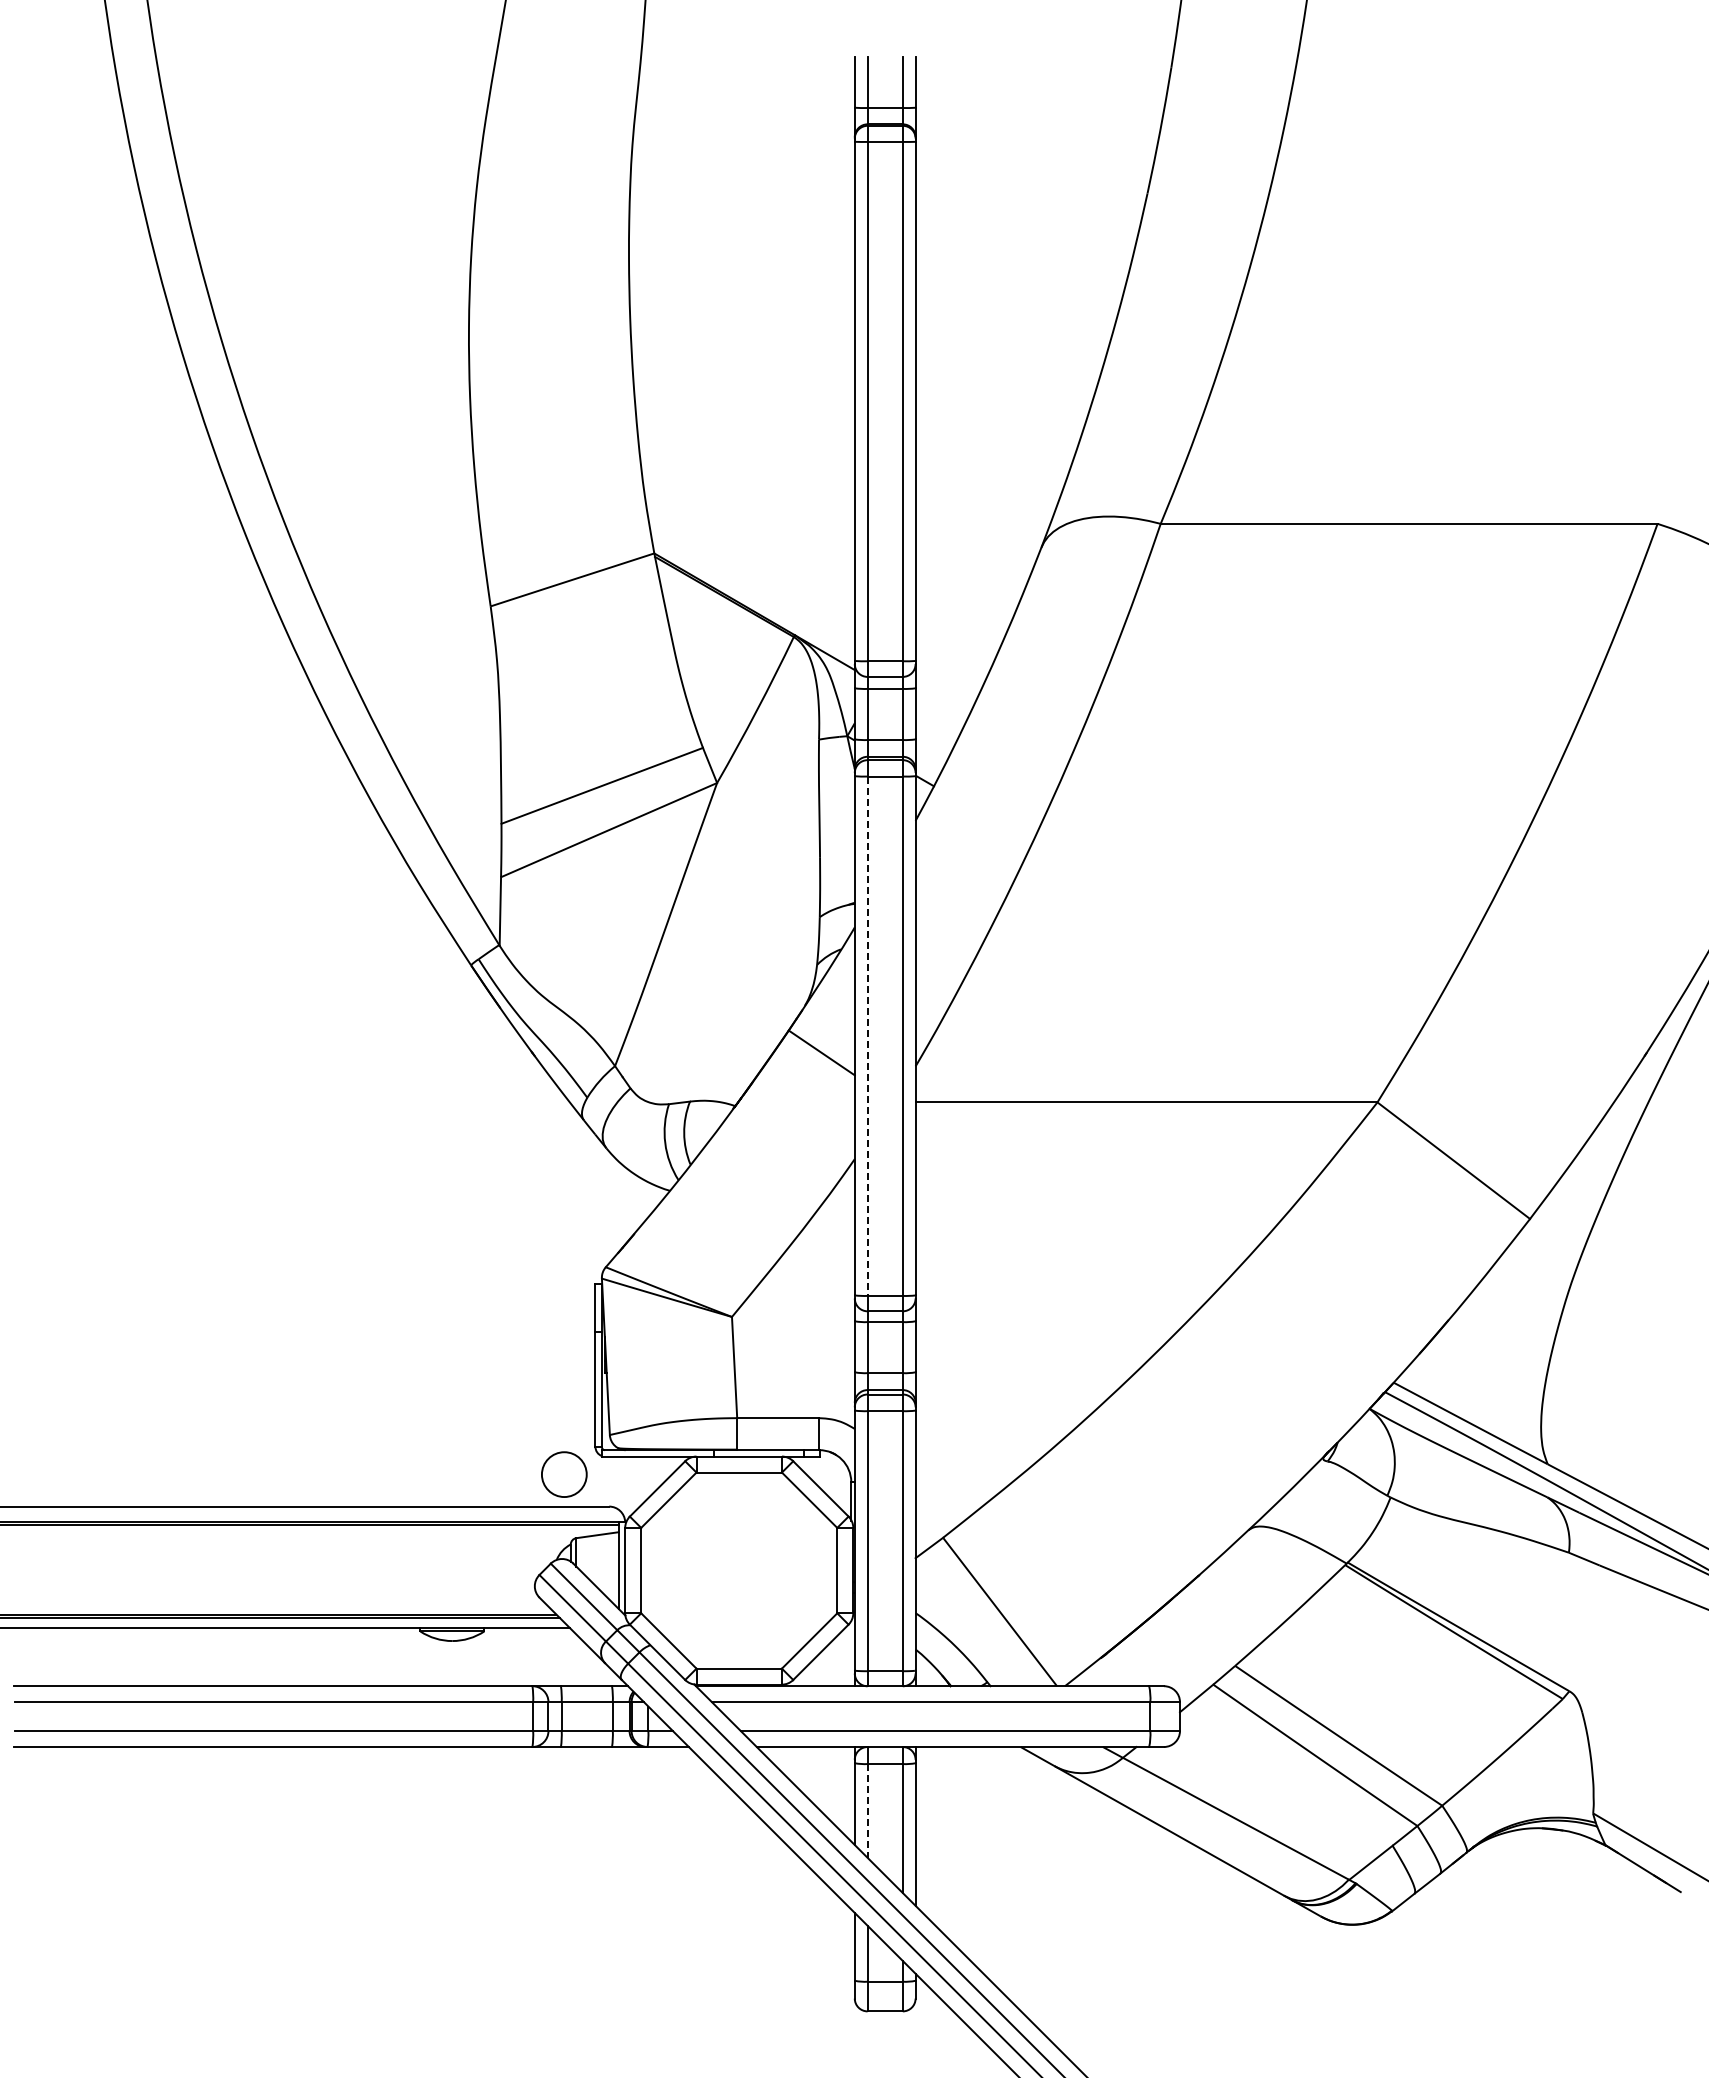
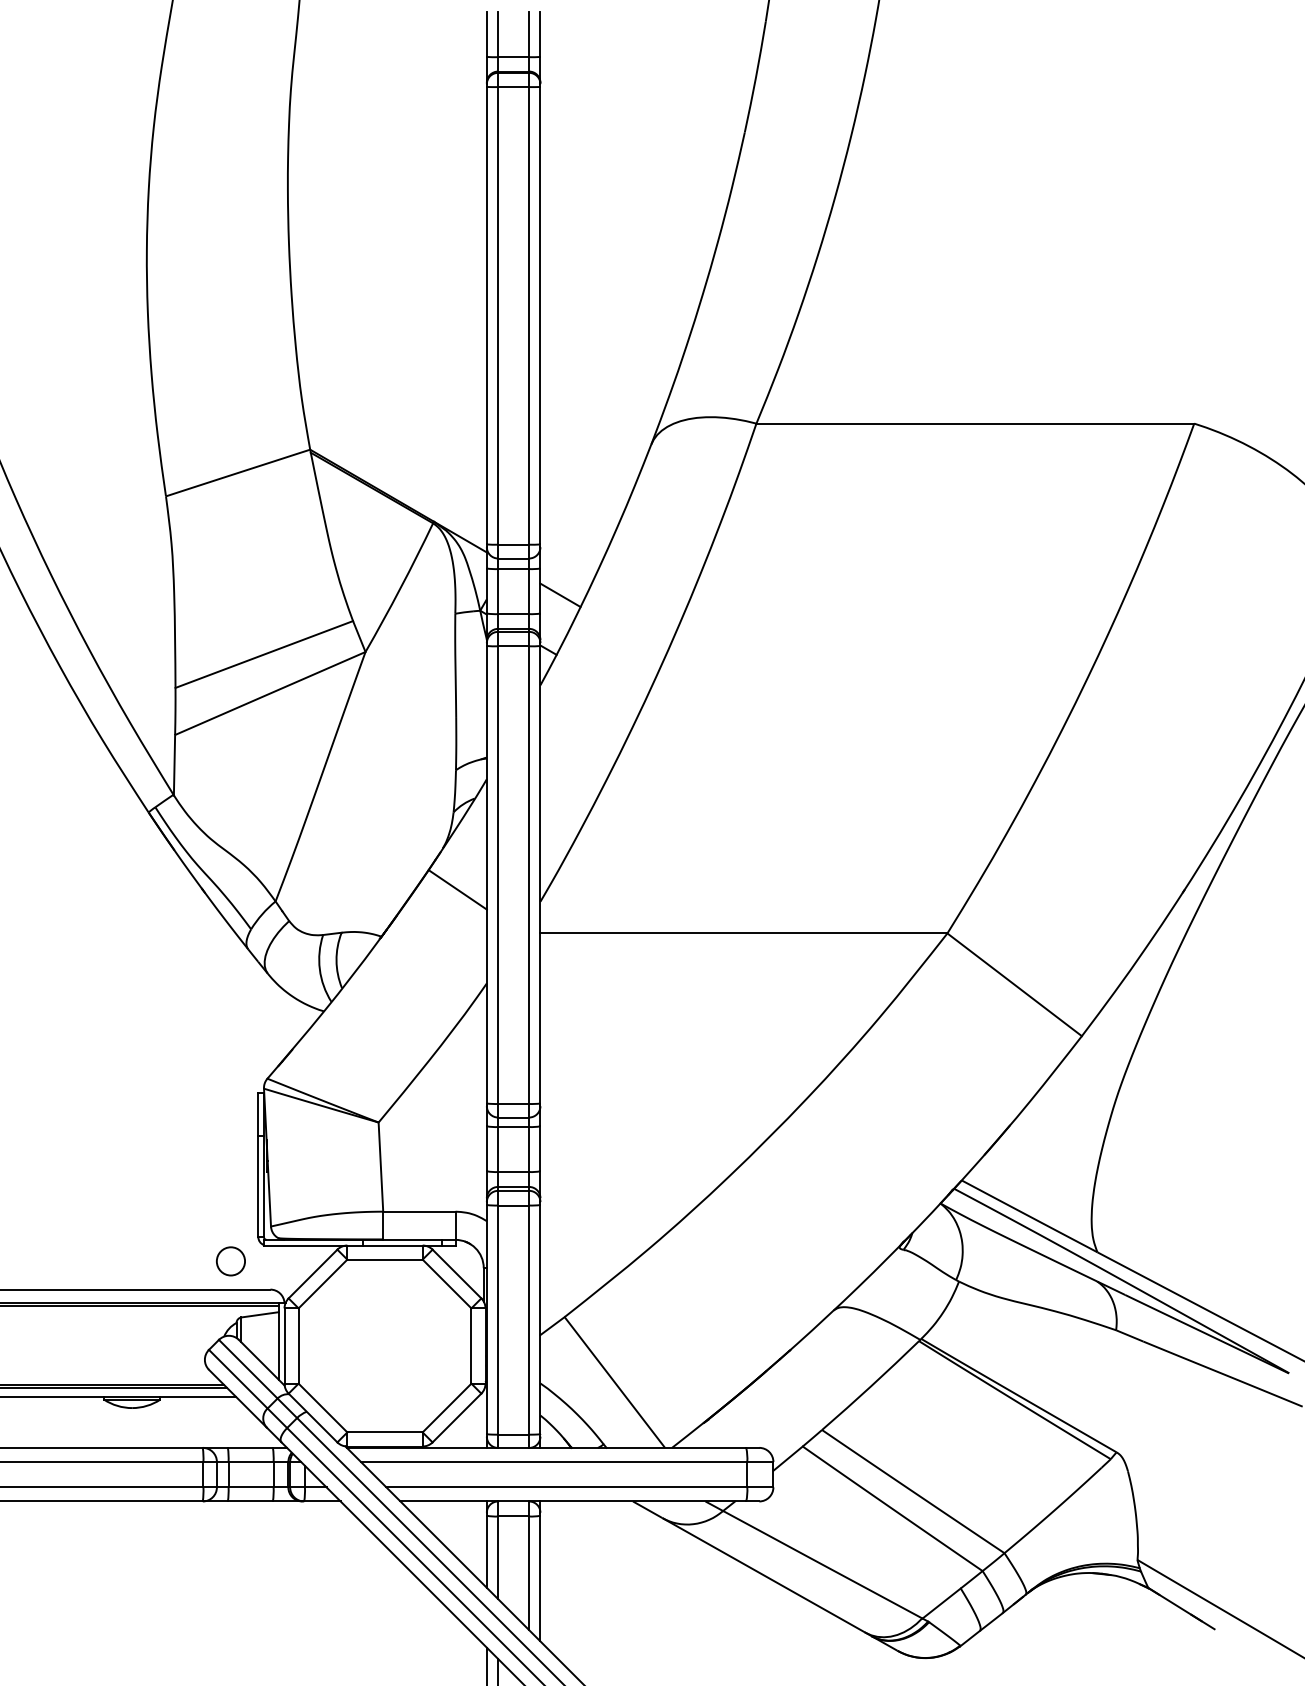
line: (938, 718) -> (560, 595), added
line: (867, 1036) -> (498, 875), dashed -> solid
circle: (564, 1474) -> (231, 1261), size x0.71
line: (867, 1810) -> (498, 1557), dashed -> solid

